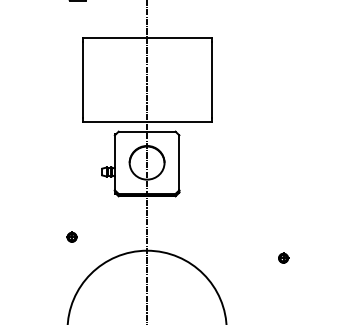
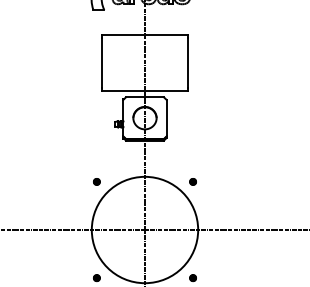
part: (71, 236) -> (96, 181), moved
part: (282, 257) -> (192, 181), moved

